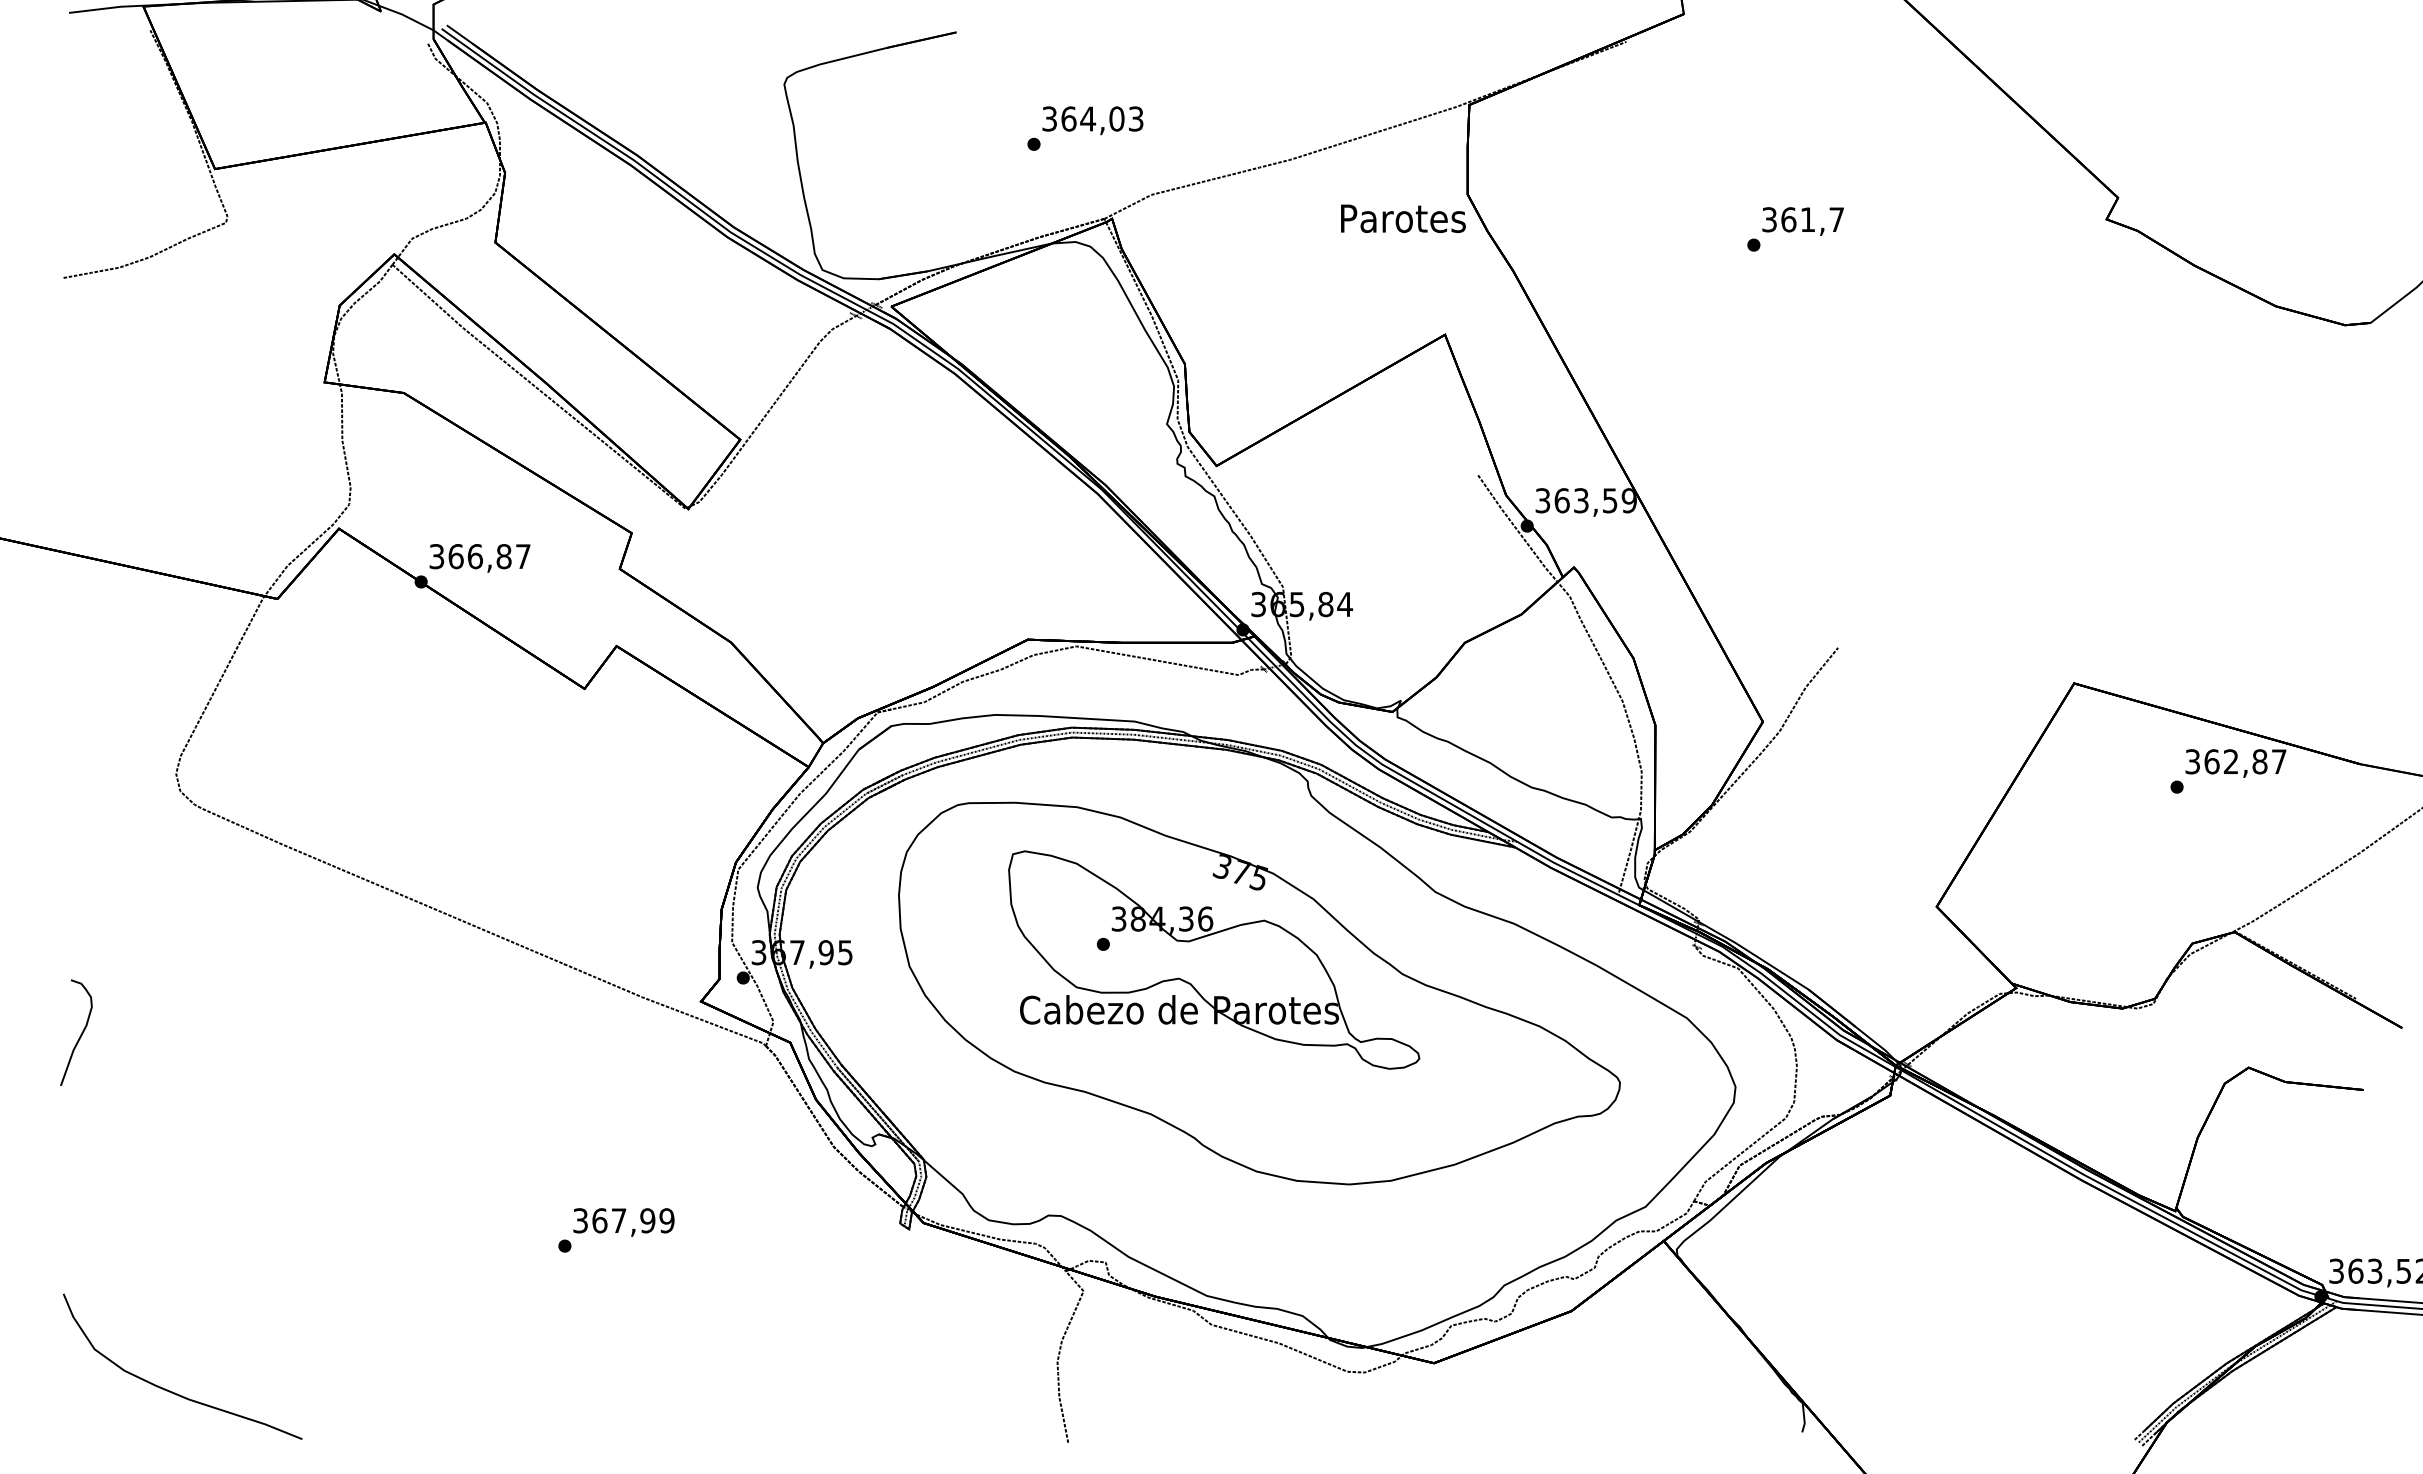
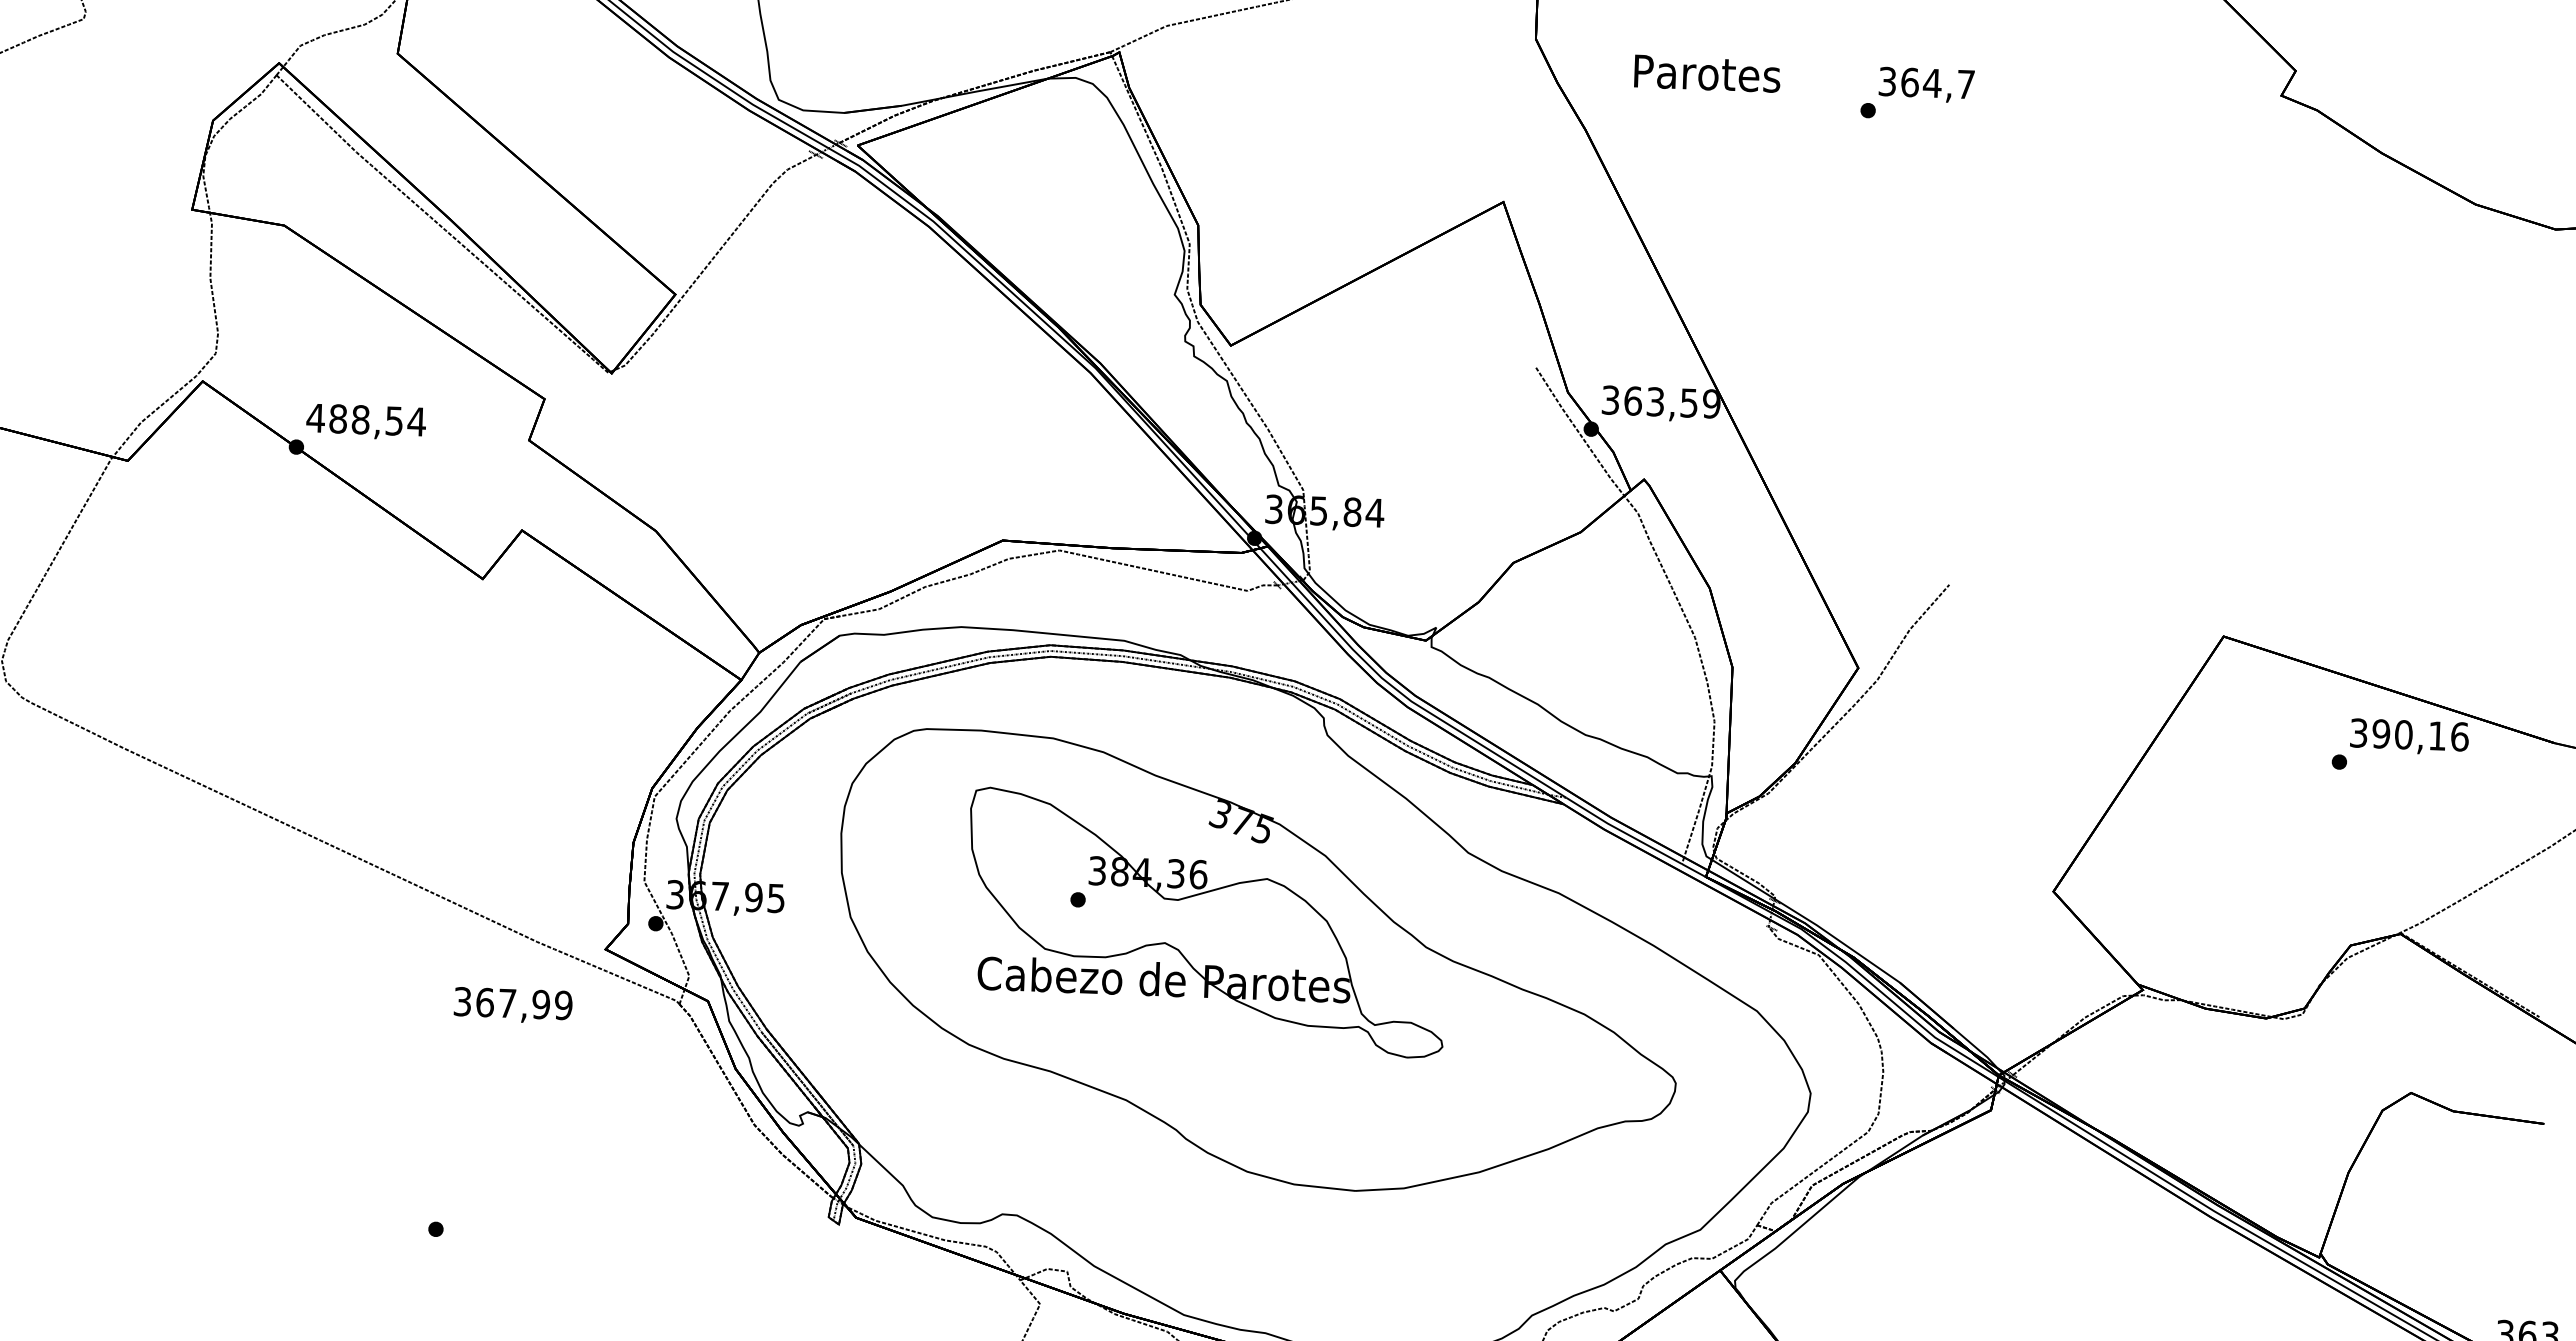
text: (1403, 218) -> (1707, 73), moved
text: (1807, 219) -> (1931, 82), 361,7 -> 364,7
text: (479, 556) -> (365, 419), 366,87 -> 488,54
text: (2245, 761) -> (2420, 735), 362,87 -> 390,16
text: (623, 1222) -> (512, 1005), moved

